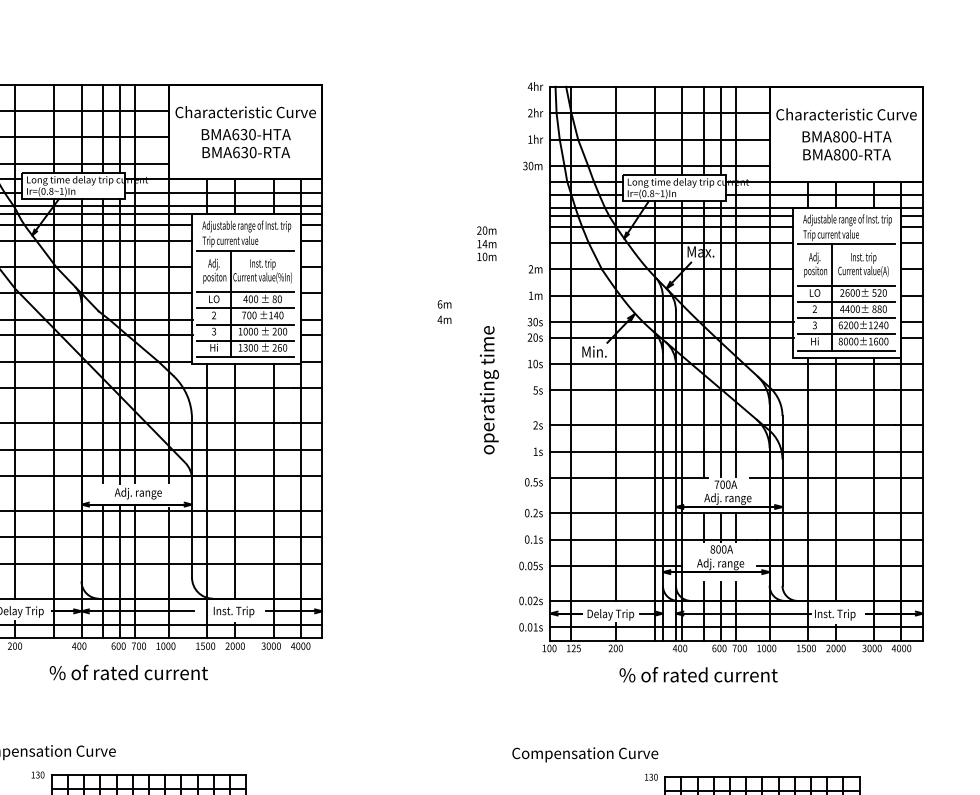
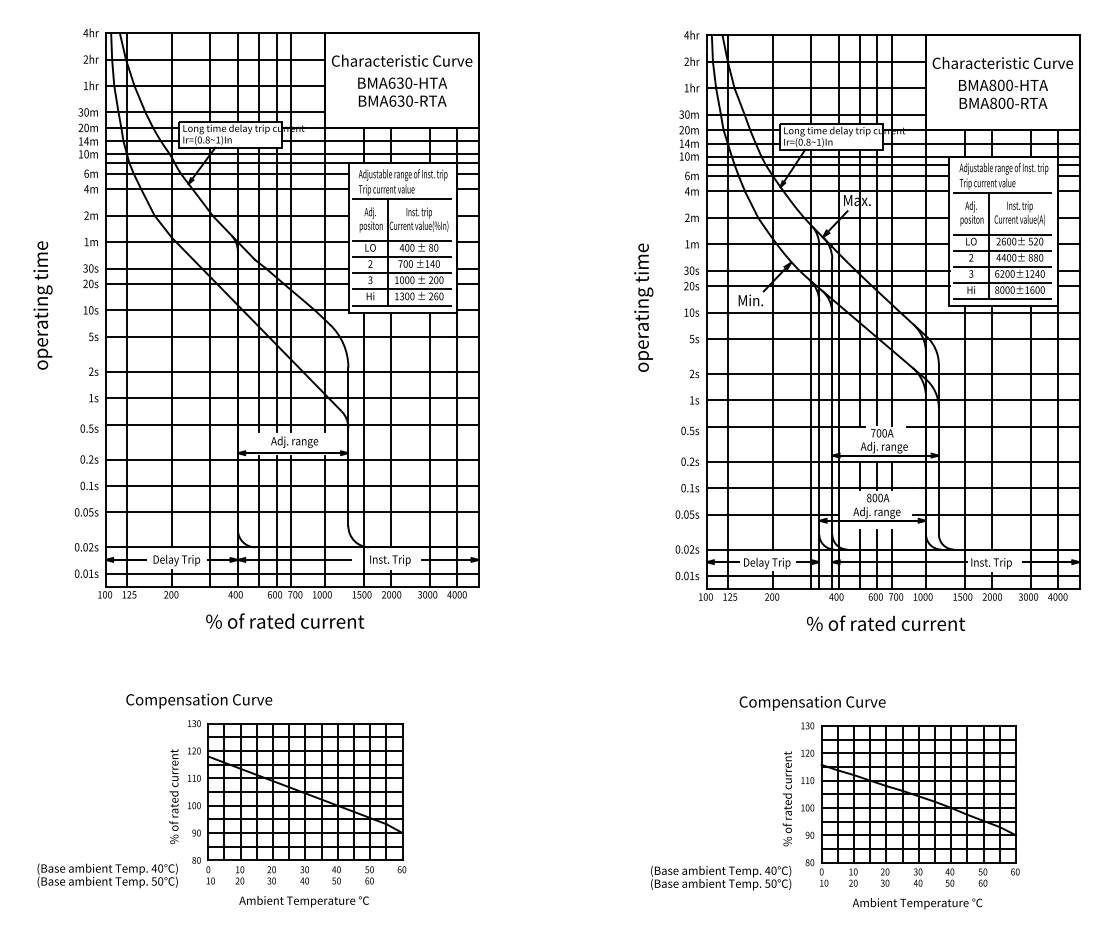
text: (486, 243) -> (688, 143), moved
text: (444, 311) -> (691, 183), moved
text: (489, 389) -> (643, 307), moved
text: (699, 673) -> (886, 622), moved
text: (585, 754) -> (812, 703), moved

